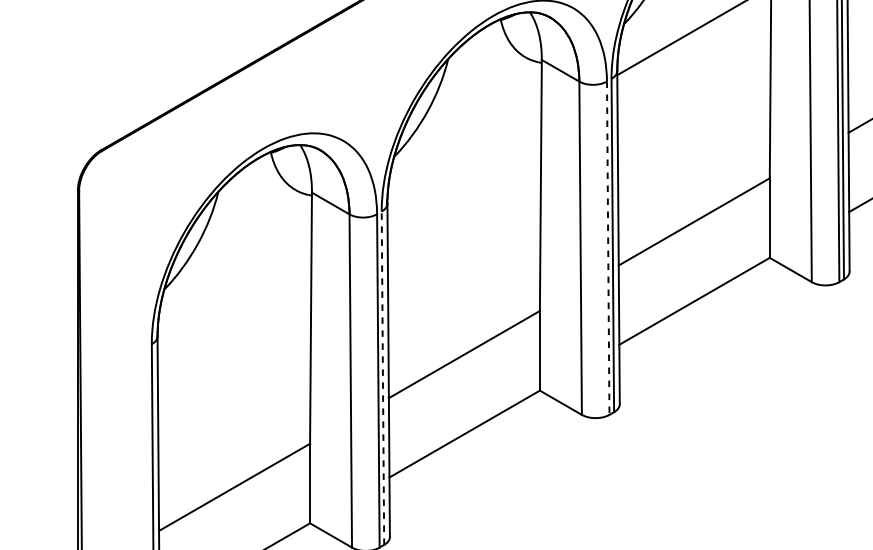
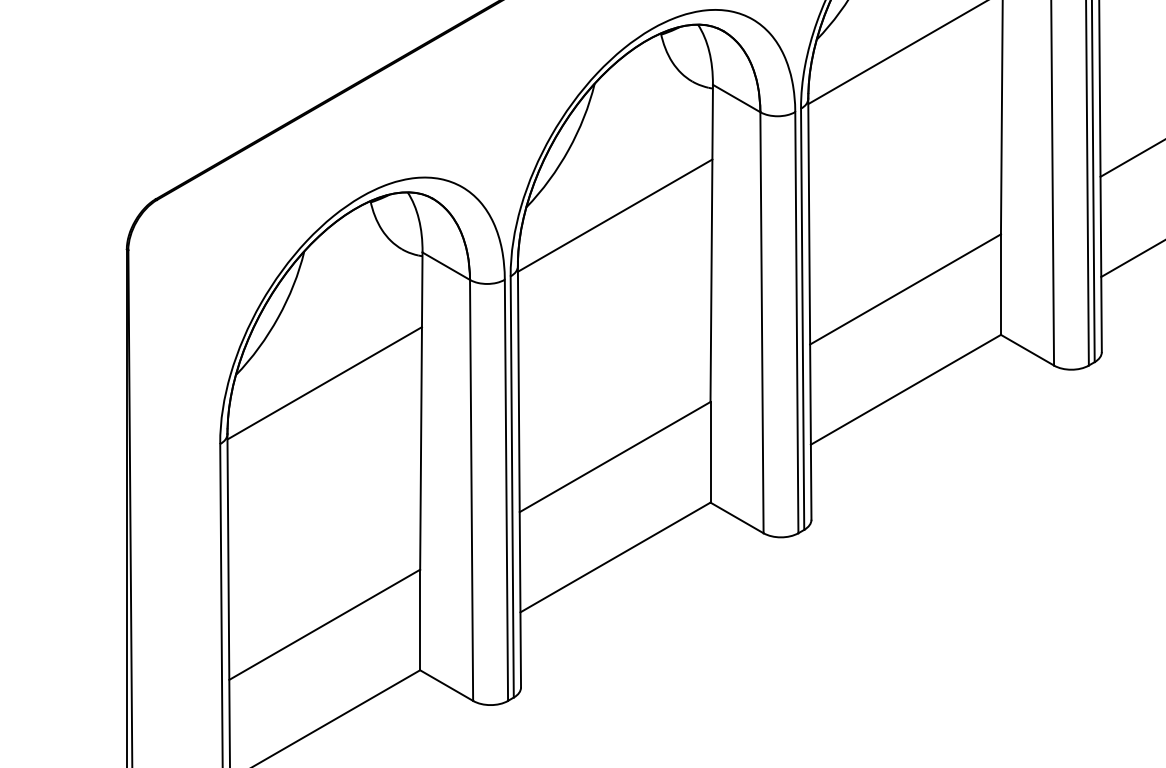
line: (463, 163) -> (614, 215), added
line: (607, 248) -> (796, 322), dashed -> solid
line: (234, 296) -> (324, 383), added
line: (383, 377) -> (512, 486), dashed -> solid

